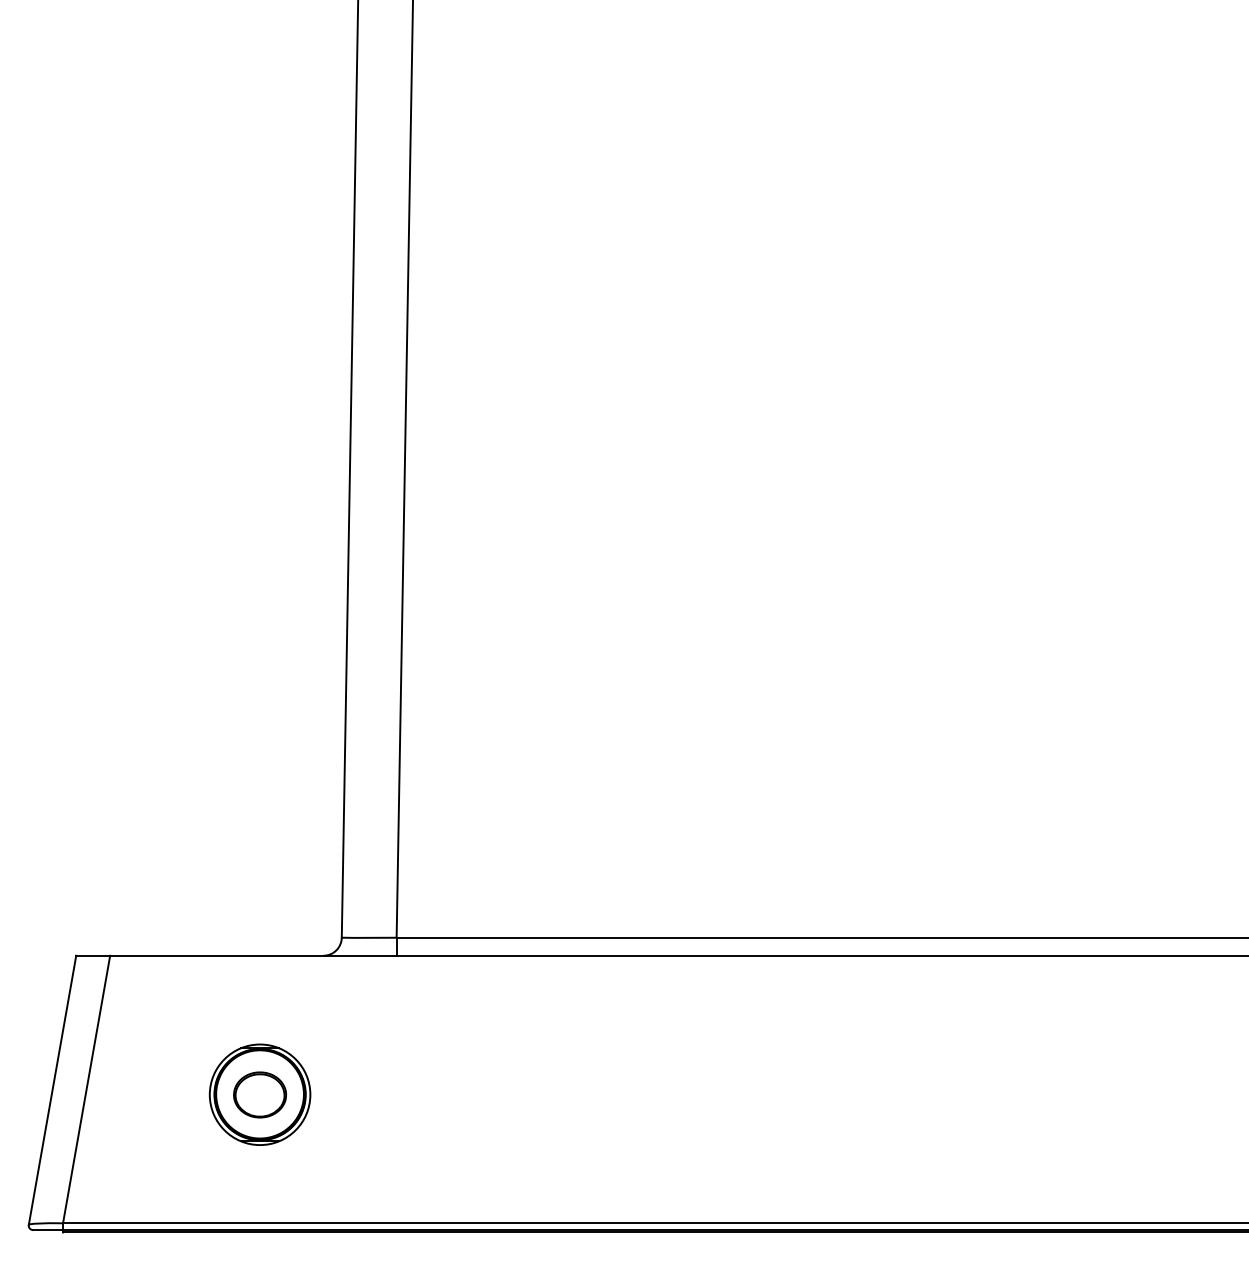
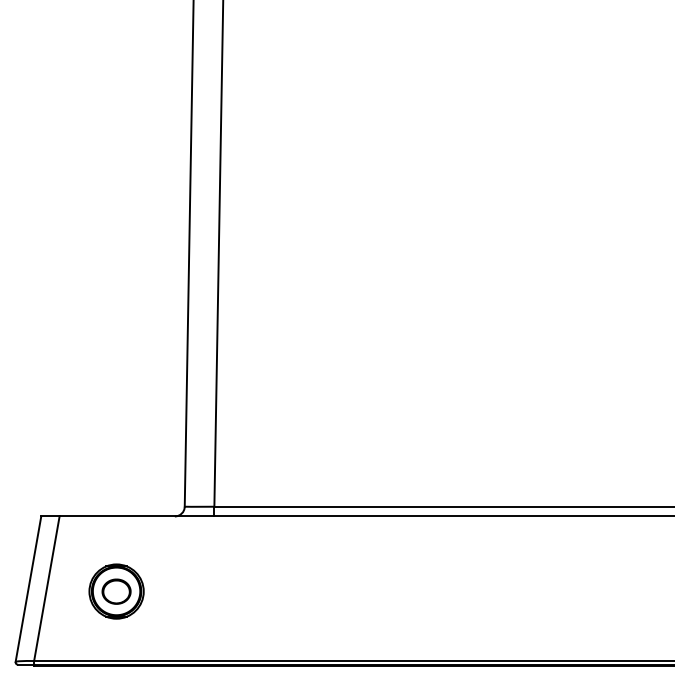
part: (259, 1094) -> (116, 591), moved

